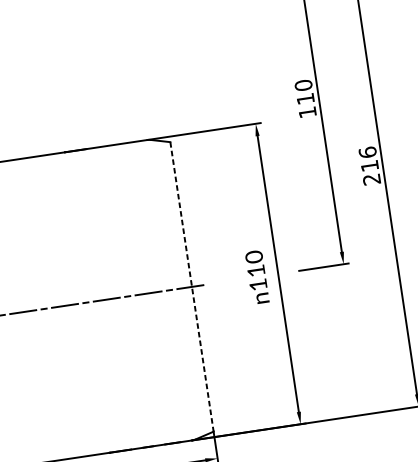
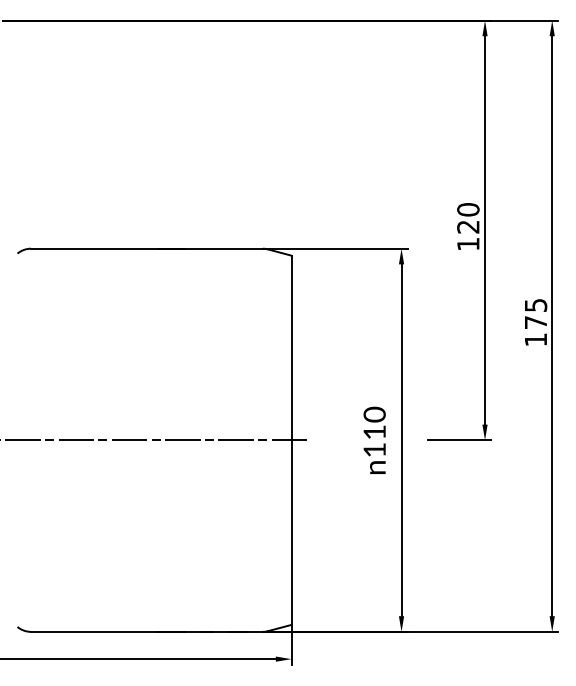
text: (305, 98) -> (468, 226), 110 -> 120
text: (369, 165) -> (535, 322), 216 -> 175
line: (191, 287) -> (291, 440), dashed -> solid

